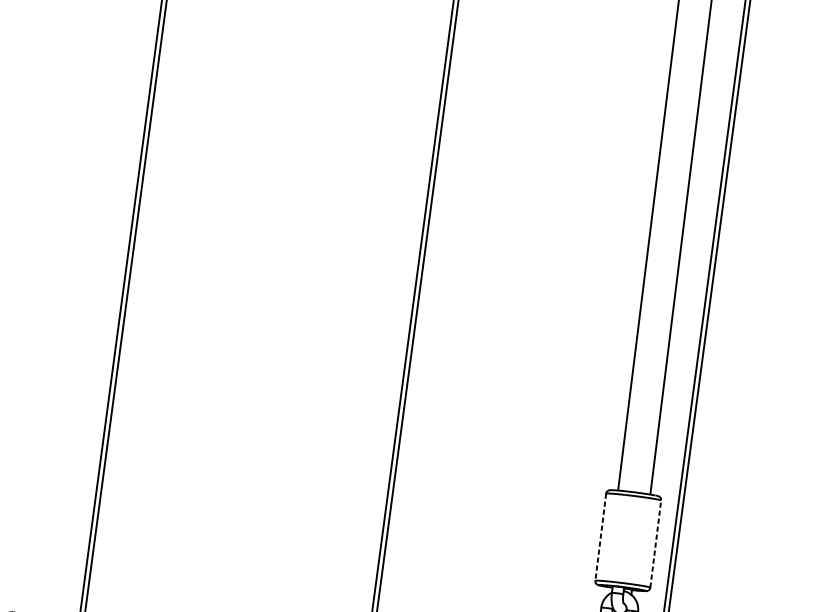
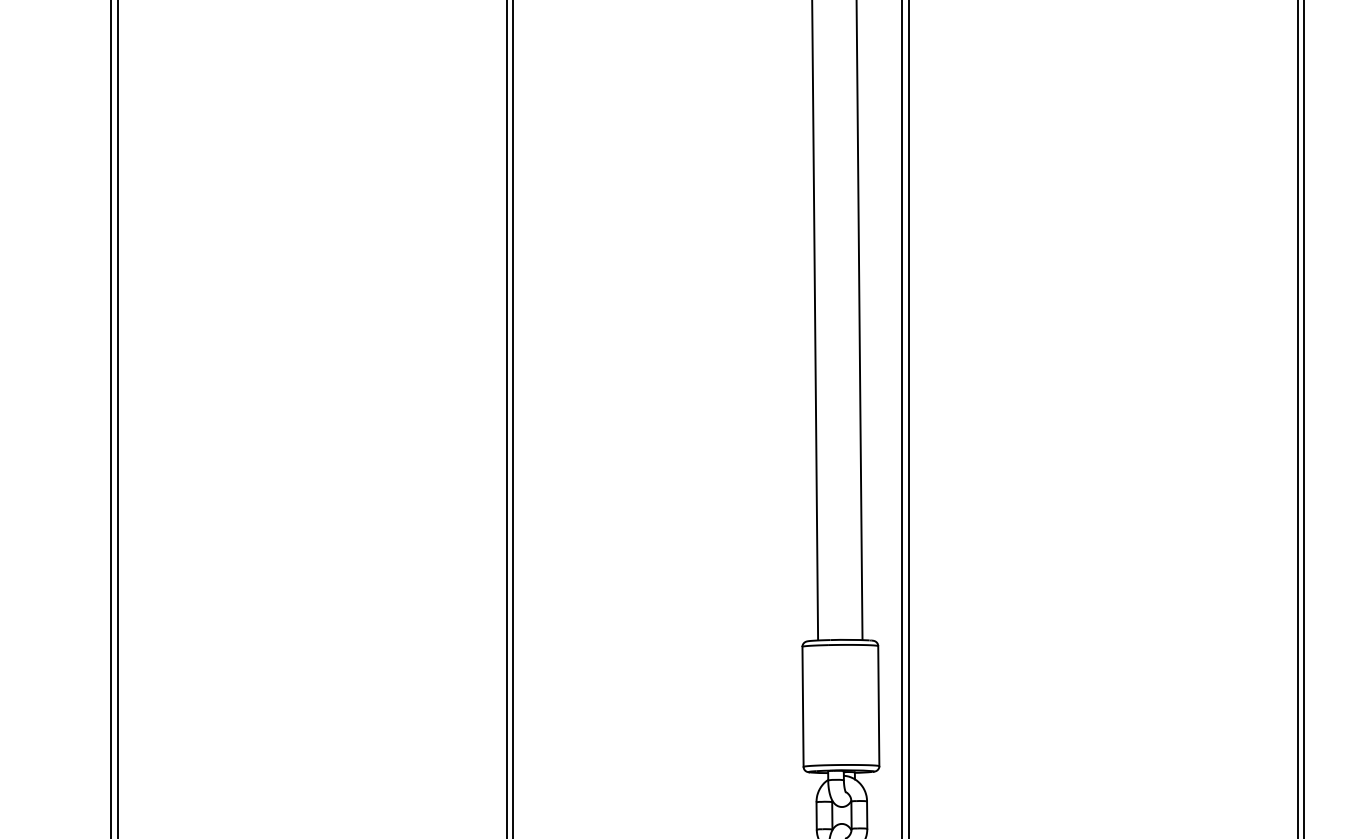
line: (601, 537) -> (803, 707), dashed -> solid
line: (655, 543) -> (878, 705), dashed -> solid

